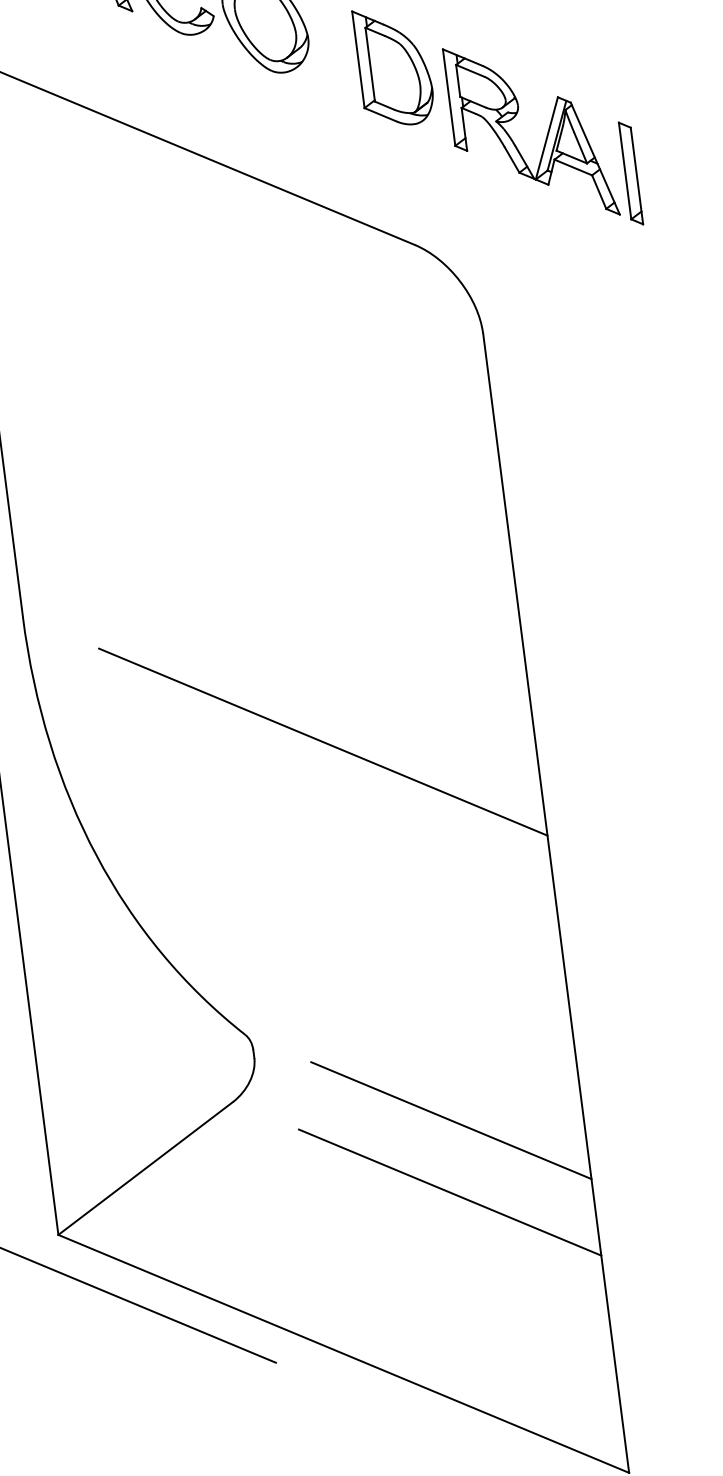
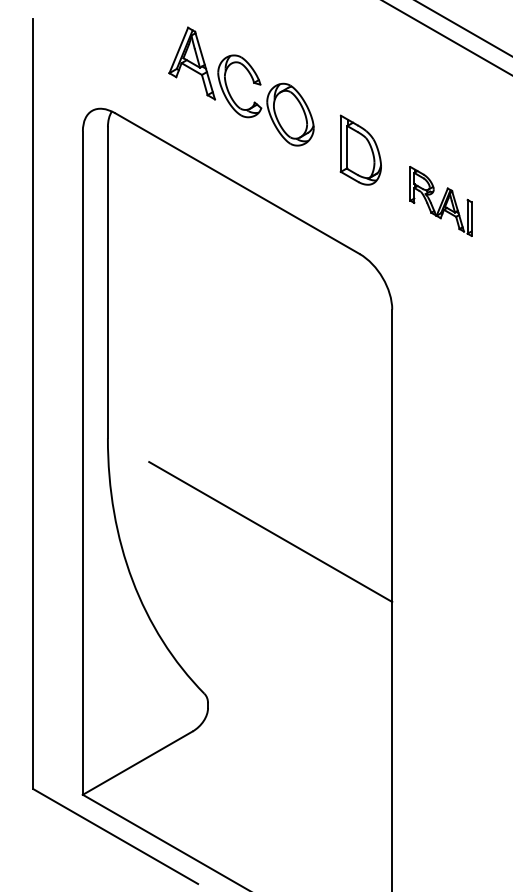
part: (542, 136) -> (440, 201), size x0.6
line: (451, 1119) -> (316, 757), removed
line: (450, 1192) -> (310, 799), removed

